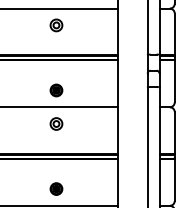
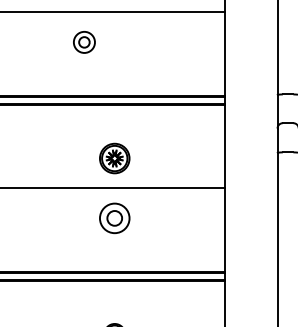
part: (56, 25) -> (84, 42), moved
part: (56, 90) -> (114, 158), size x1.4
part: (56, 123) -> (114, 217), size x1.4

